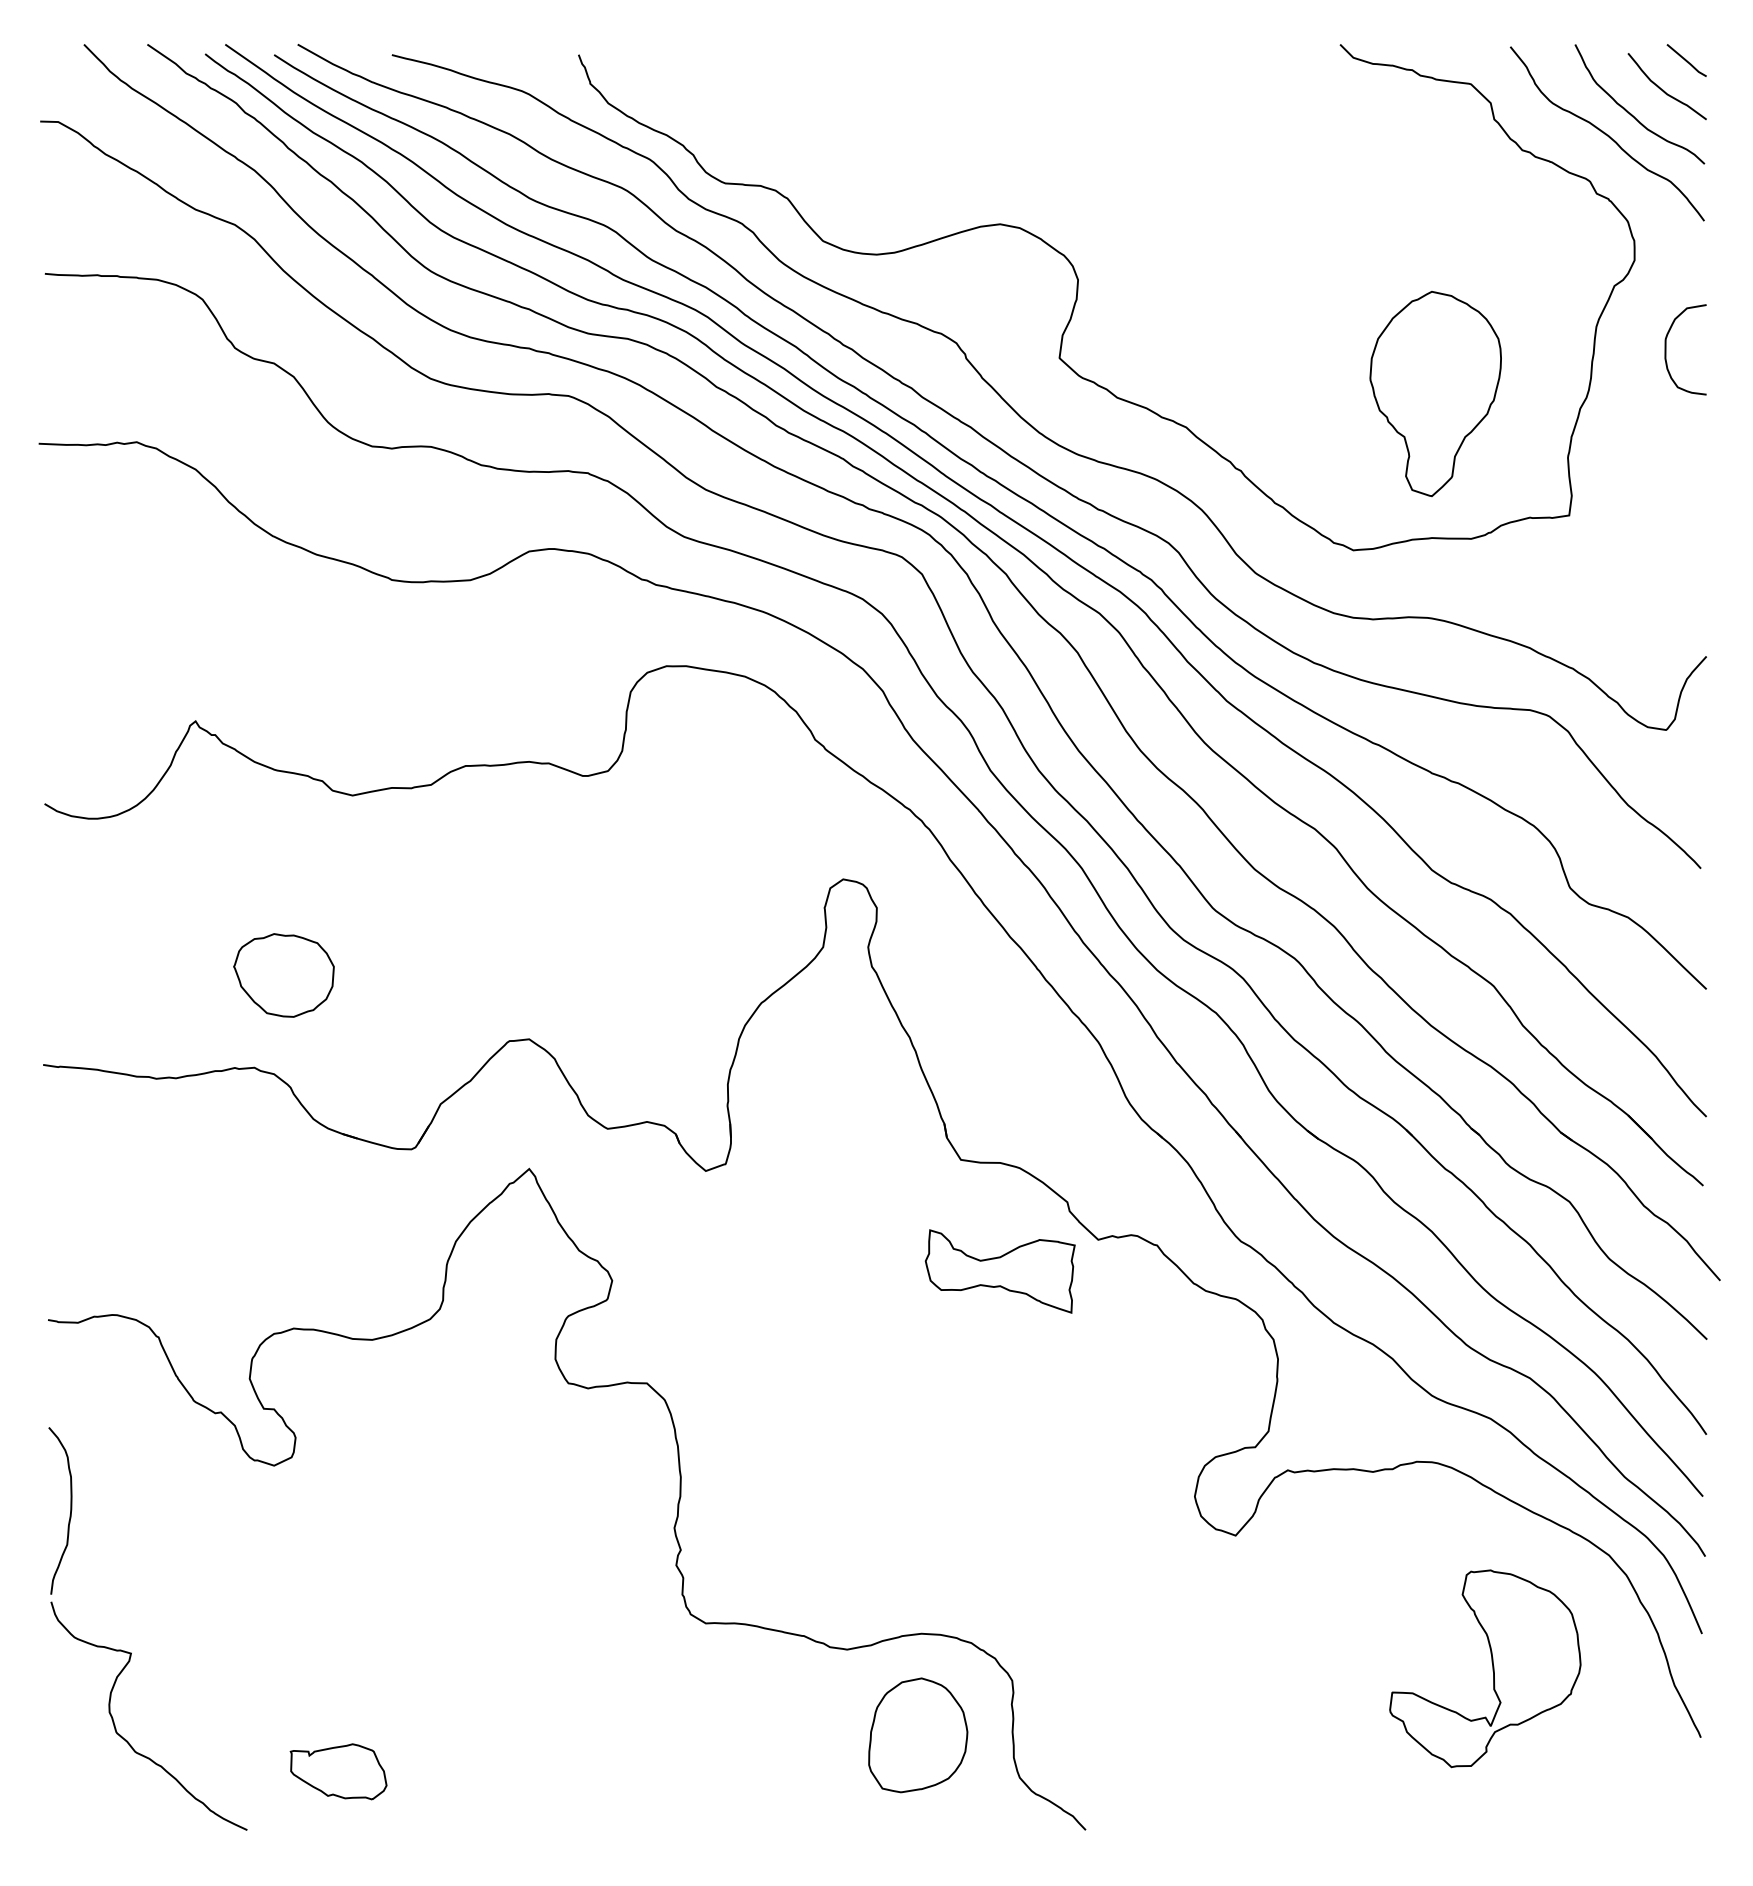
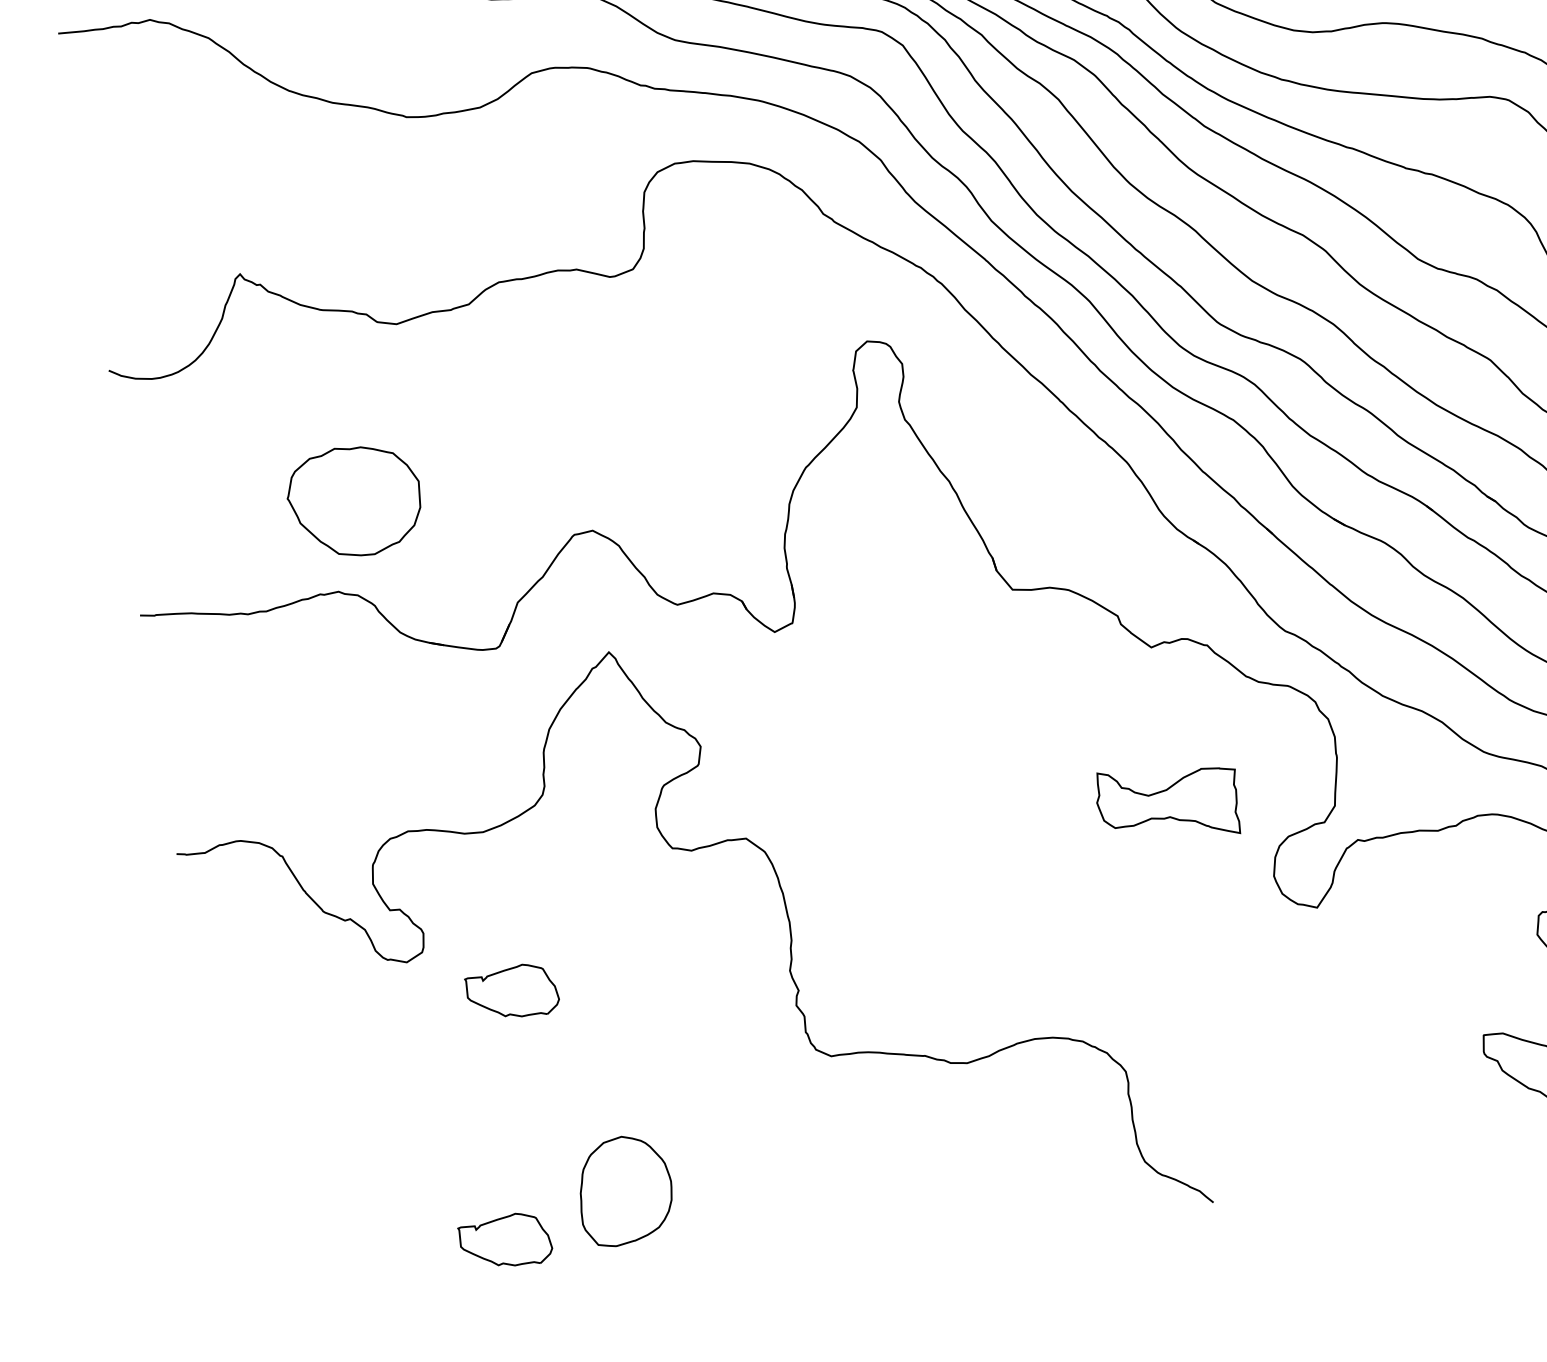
part: (283, 975) -> (354, 501), size x1.4
part: (999, 1271) -> (1167, 803), moved
part: (380, 1511) -> (512, 992), added
part: (131, 1652) -> (296, 1155), removed
part: (918, 1735) -> (625, 1190), moved

